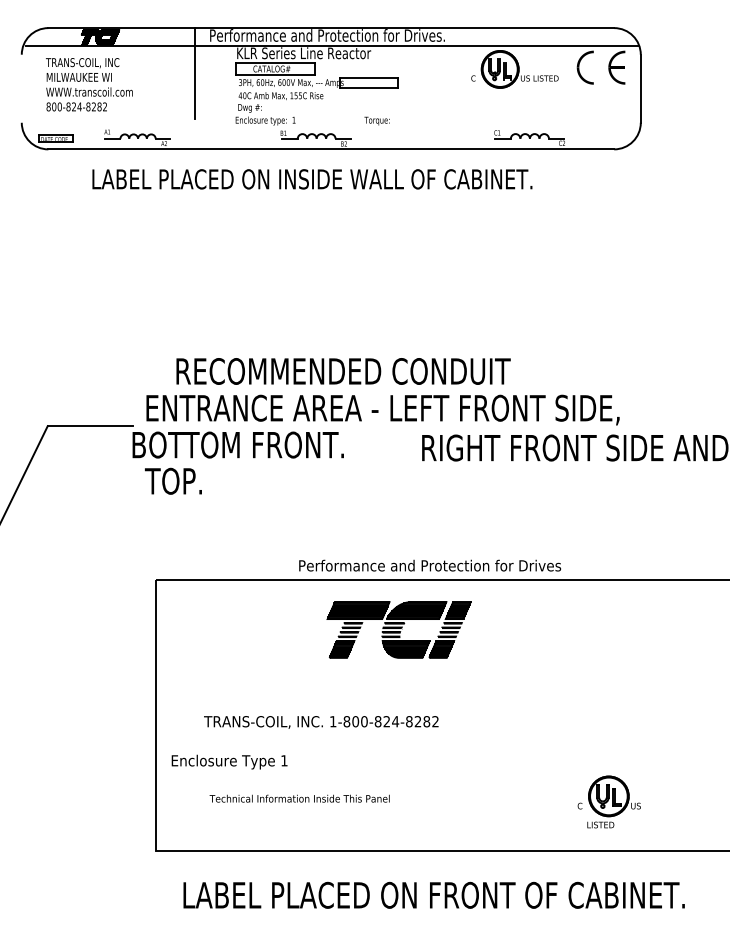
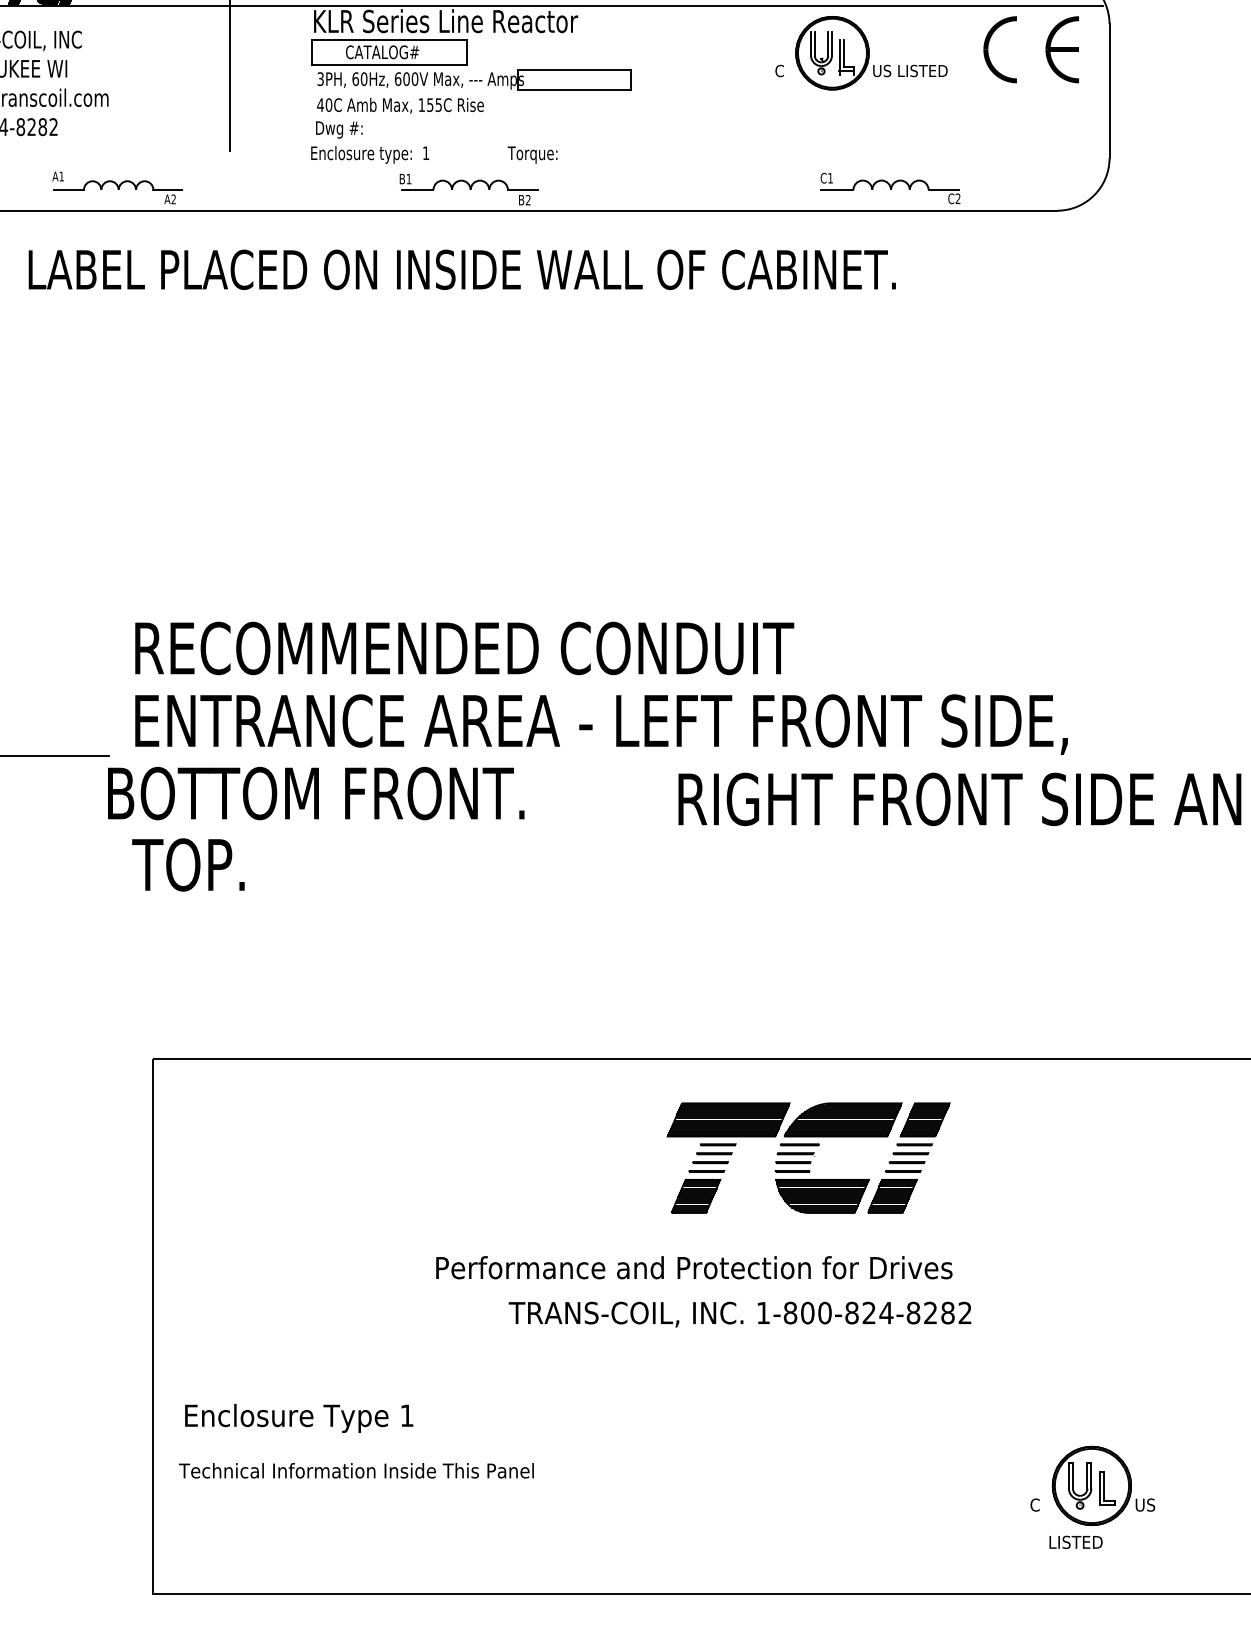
text: (376, 120) -> (531, 153), moved
text: (343, 371) -> (464, 648), moved
text: (429, 565) -> (693, 1267), moved
part: (398, 629) -> (807, 1157), moved
text: (321, 722) -> (740, 1314), moved
text: (299, 798) -> (356, 1470), moved
part: (608, 801) -> (1091, 1495), moved

